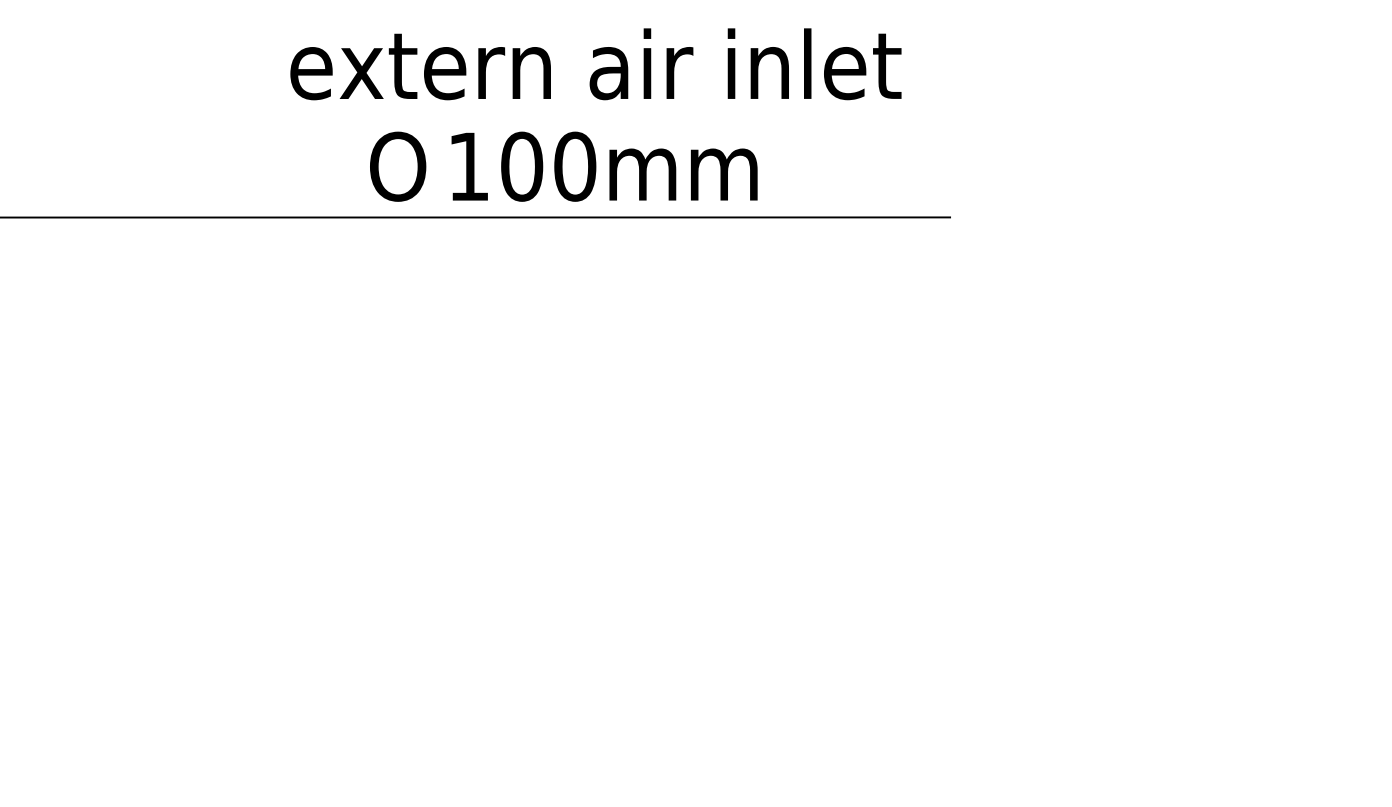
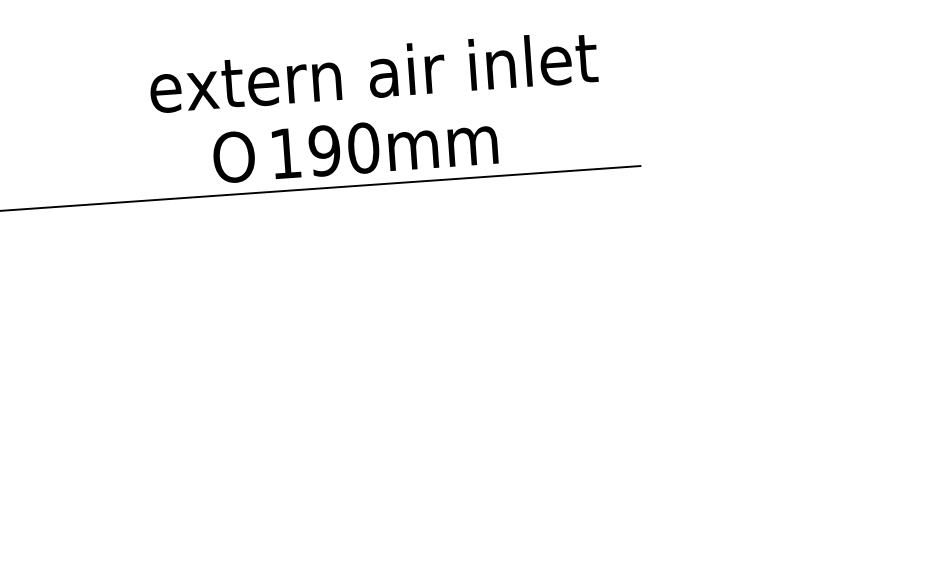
text: (521, 166) -> (324, 150), 100mm -> 190mm

